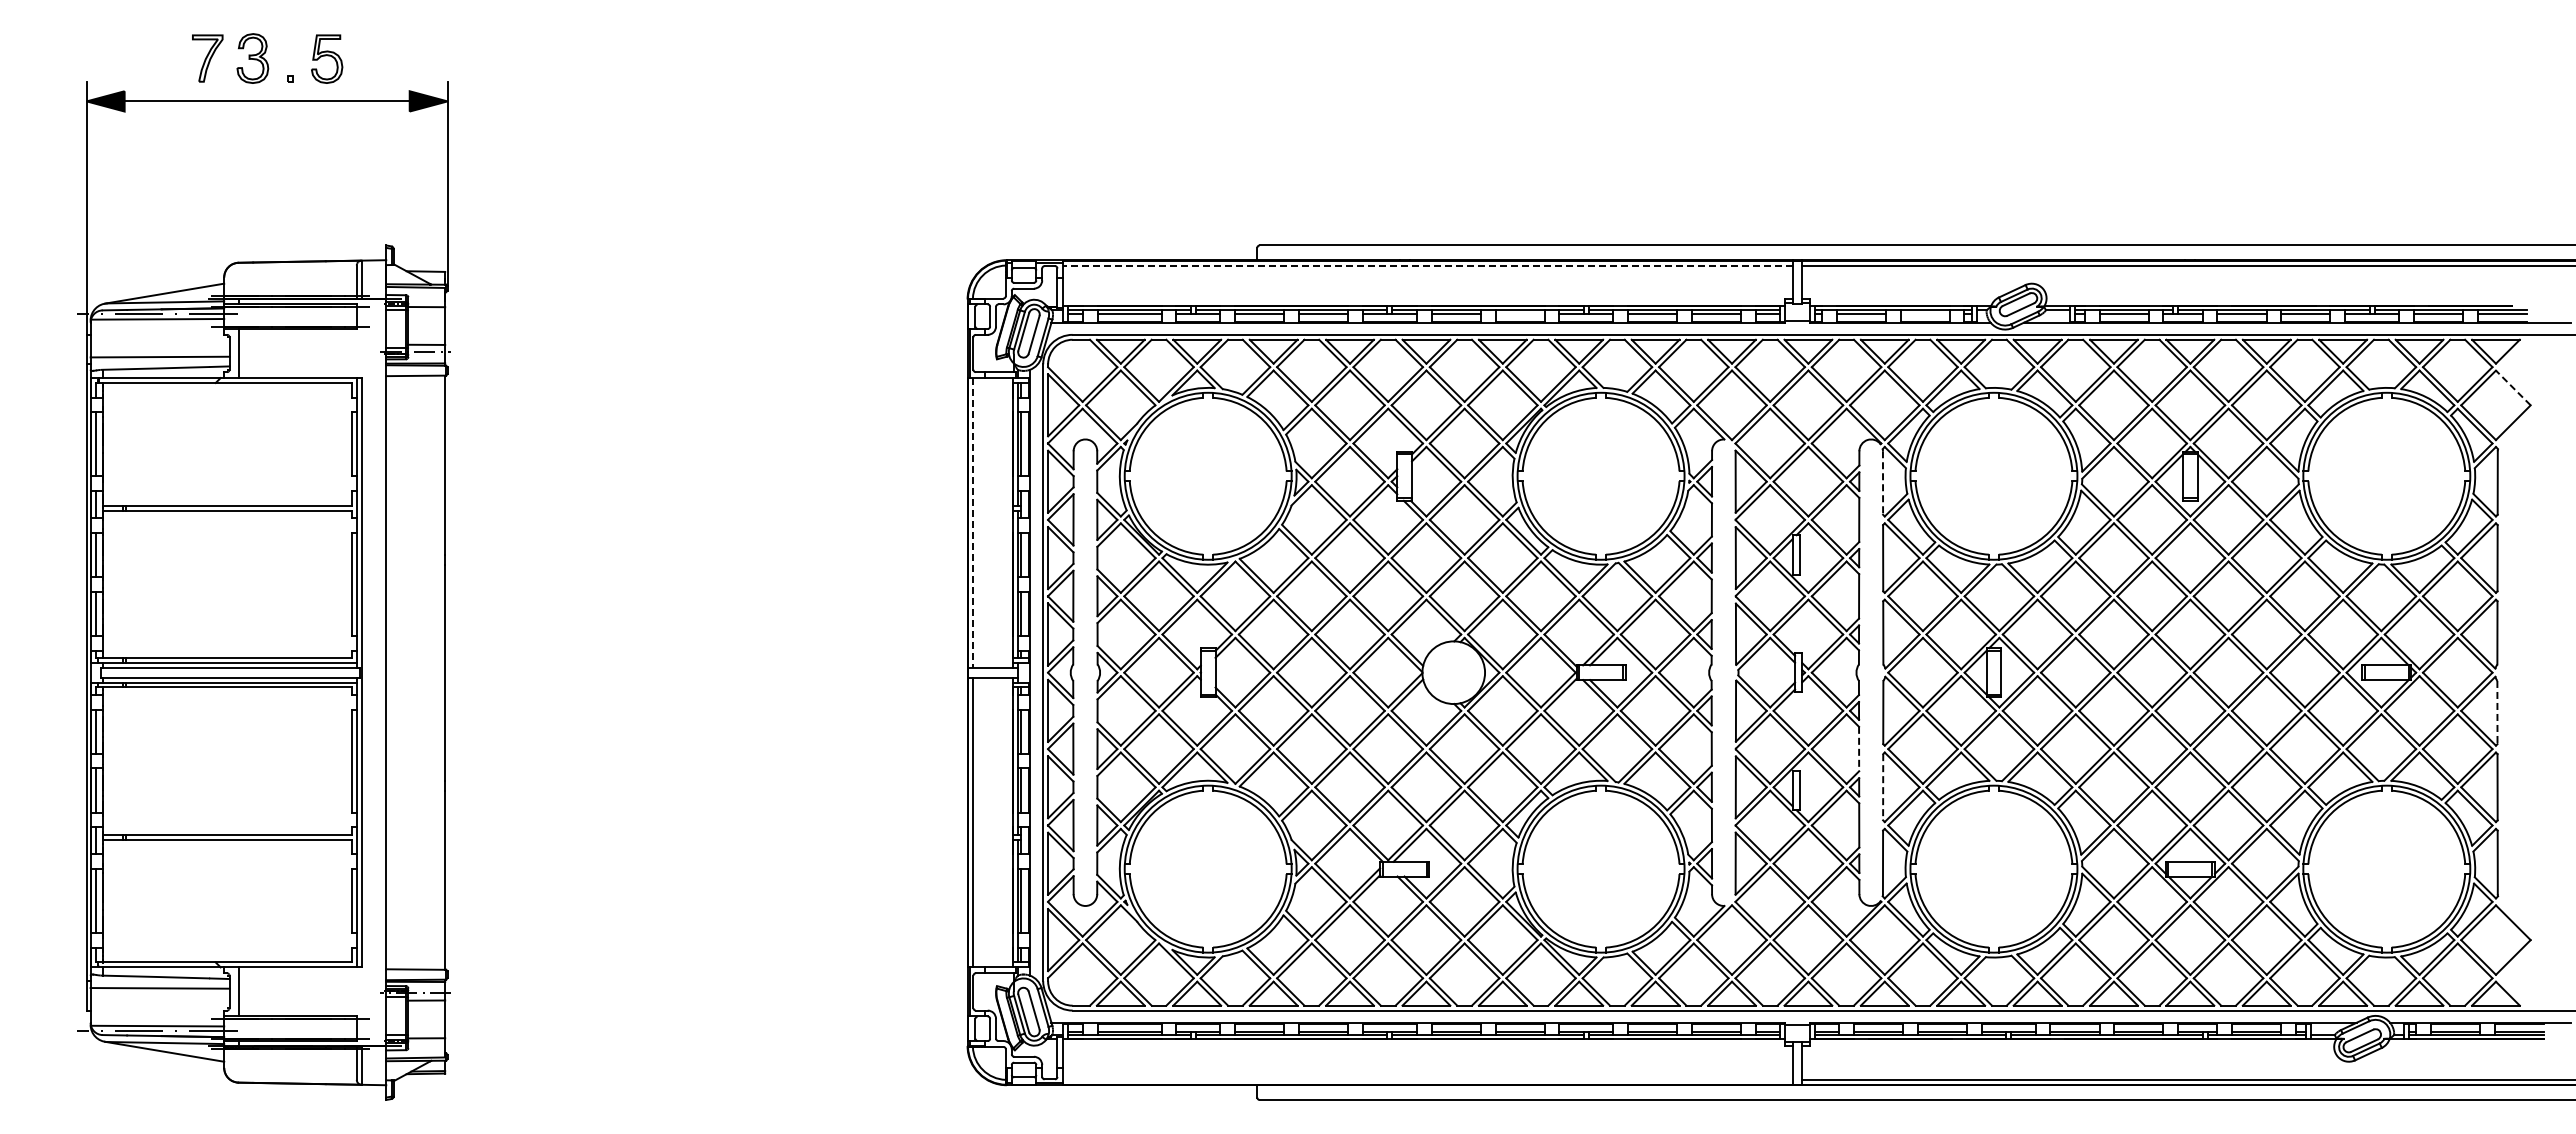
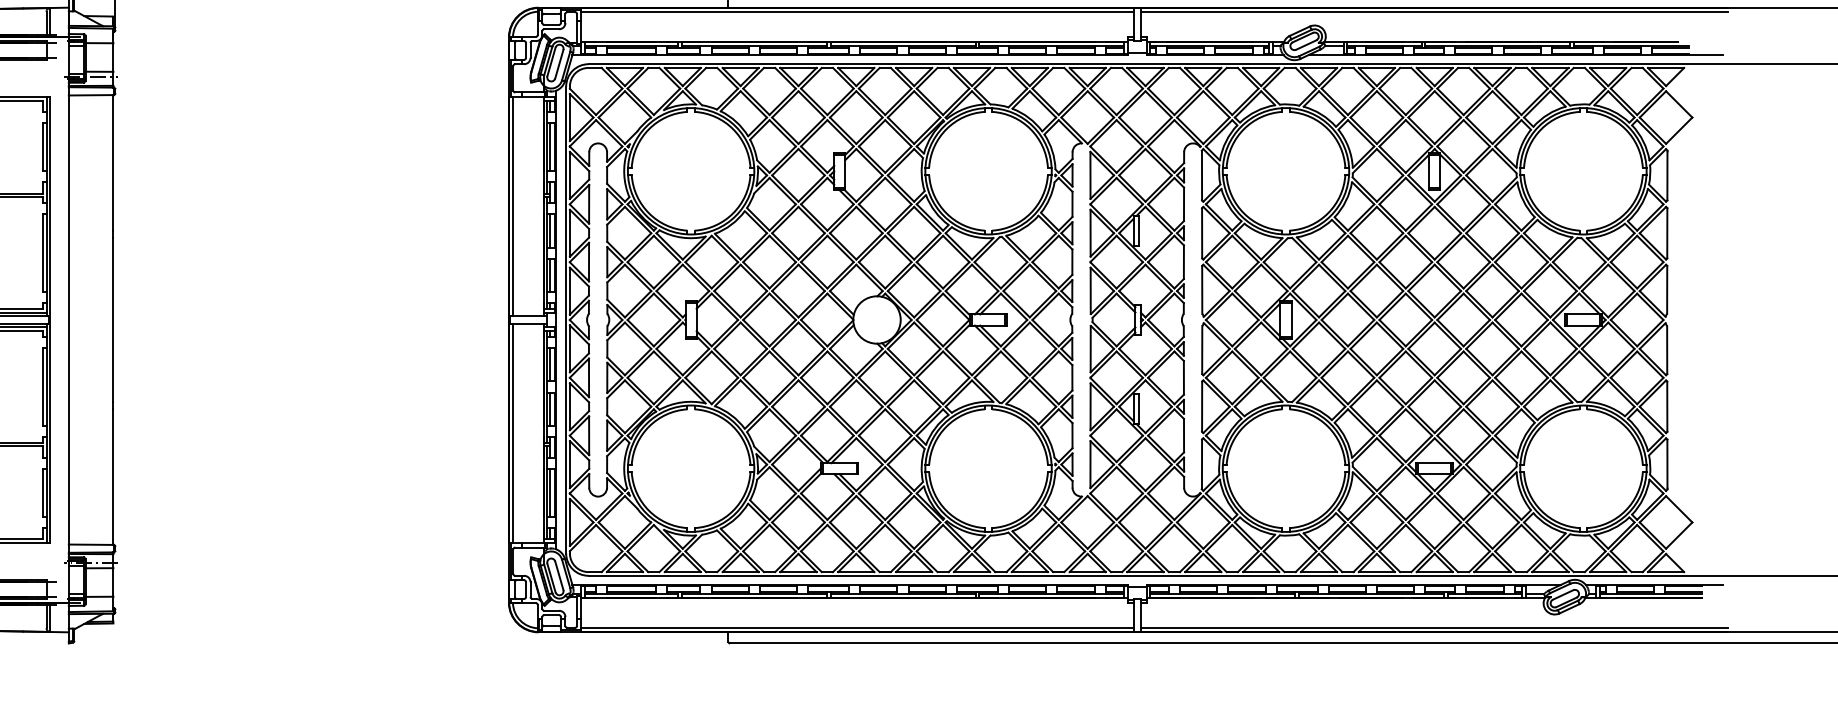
line: (1427, 265) -> (857, 11), dashed -> solid
line: (1519, 313) -> (926, 48), added
line: (1924, 313) -> (1233, 48), added
line: (2513, 387) -> (1679, 104), dashed -> solid
line: (1883, 483) -> (1202, 176), dashed -> solid
line: (972, 522) -> (512, 206), dashed -> solid
line: (2497, 712) -> (1667, 350), dashed -> solid
line: (1859, 749) -> (1184, 378), dashed -> solid
line: (1883, 787) -> (1202, 406), dashed -> solid
line: (1427, 1079) -> (857, 627), added

